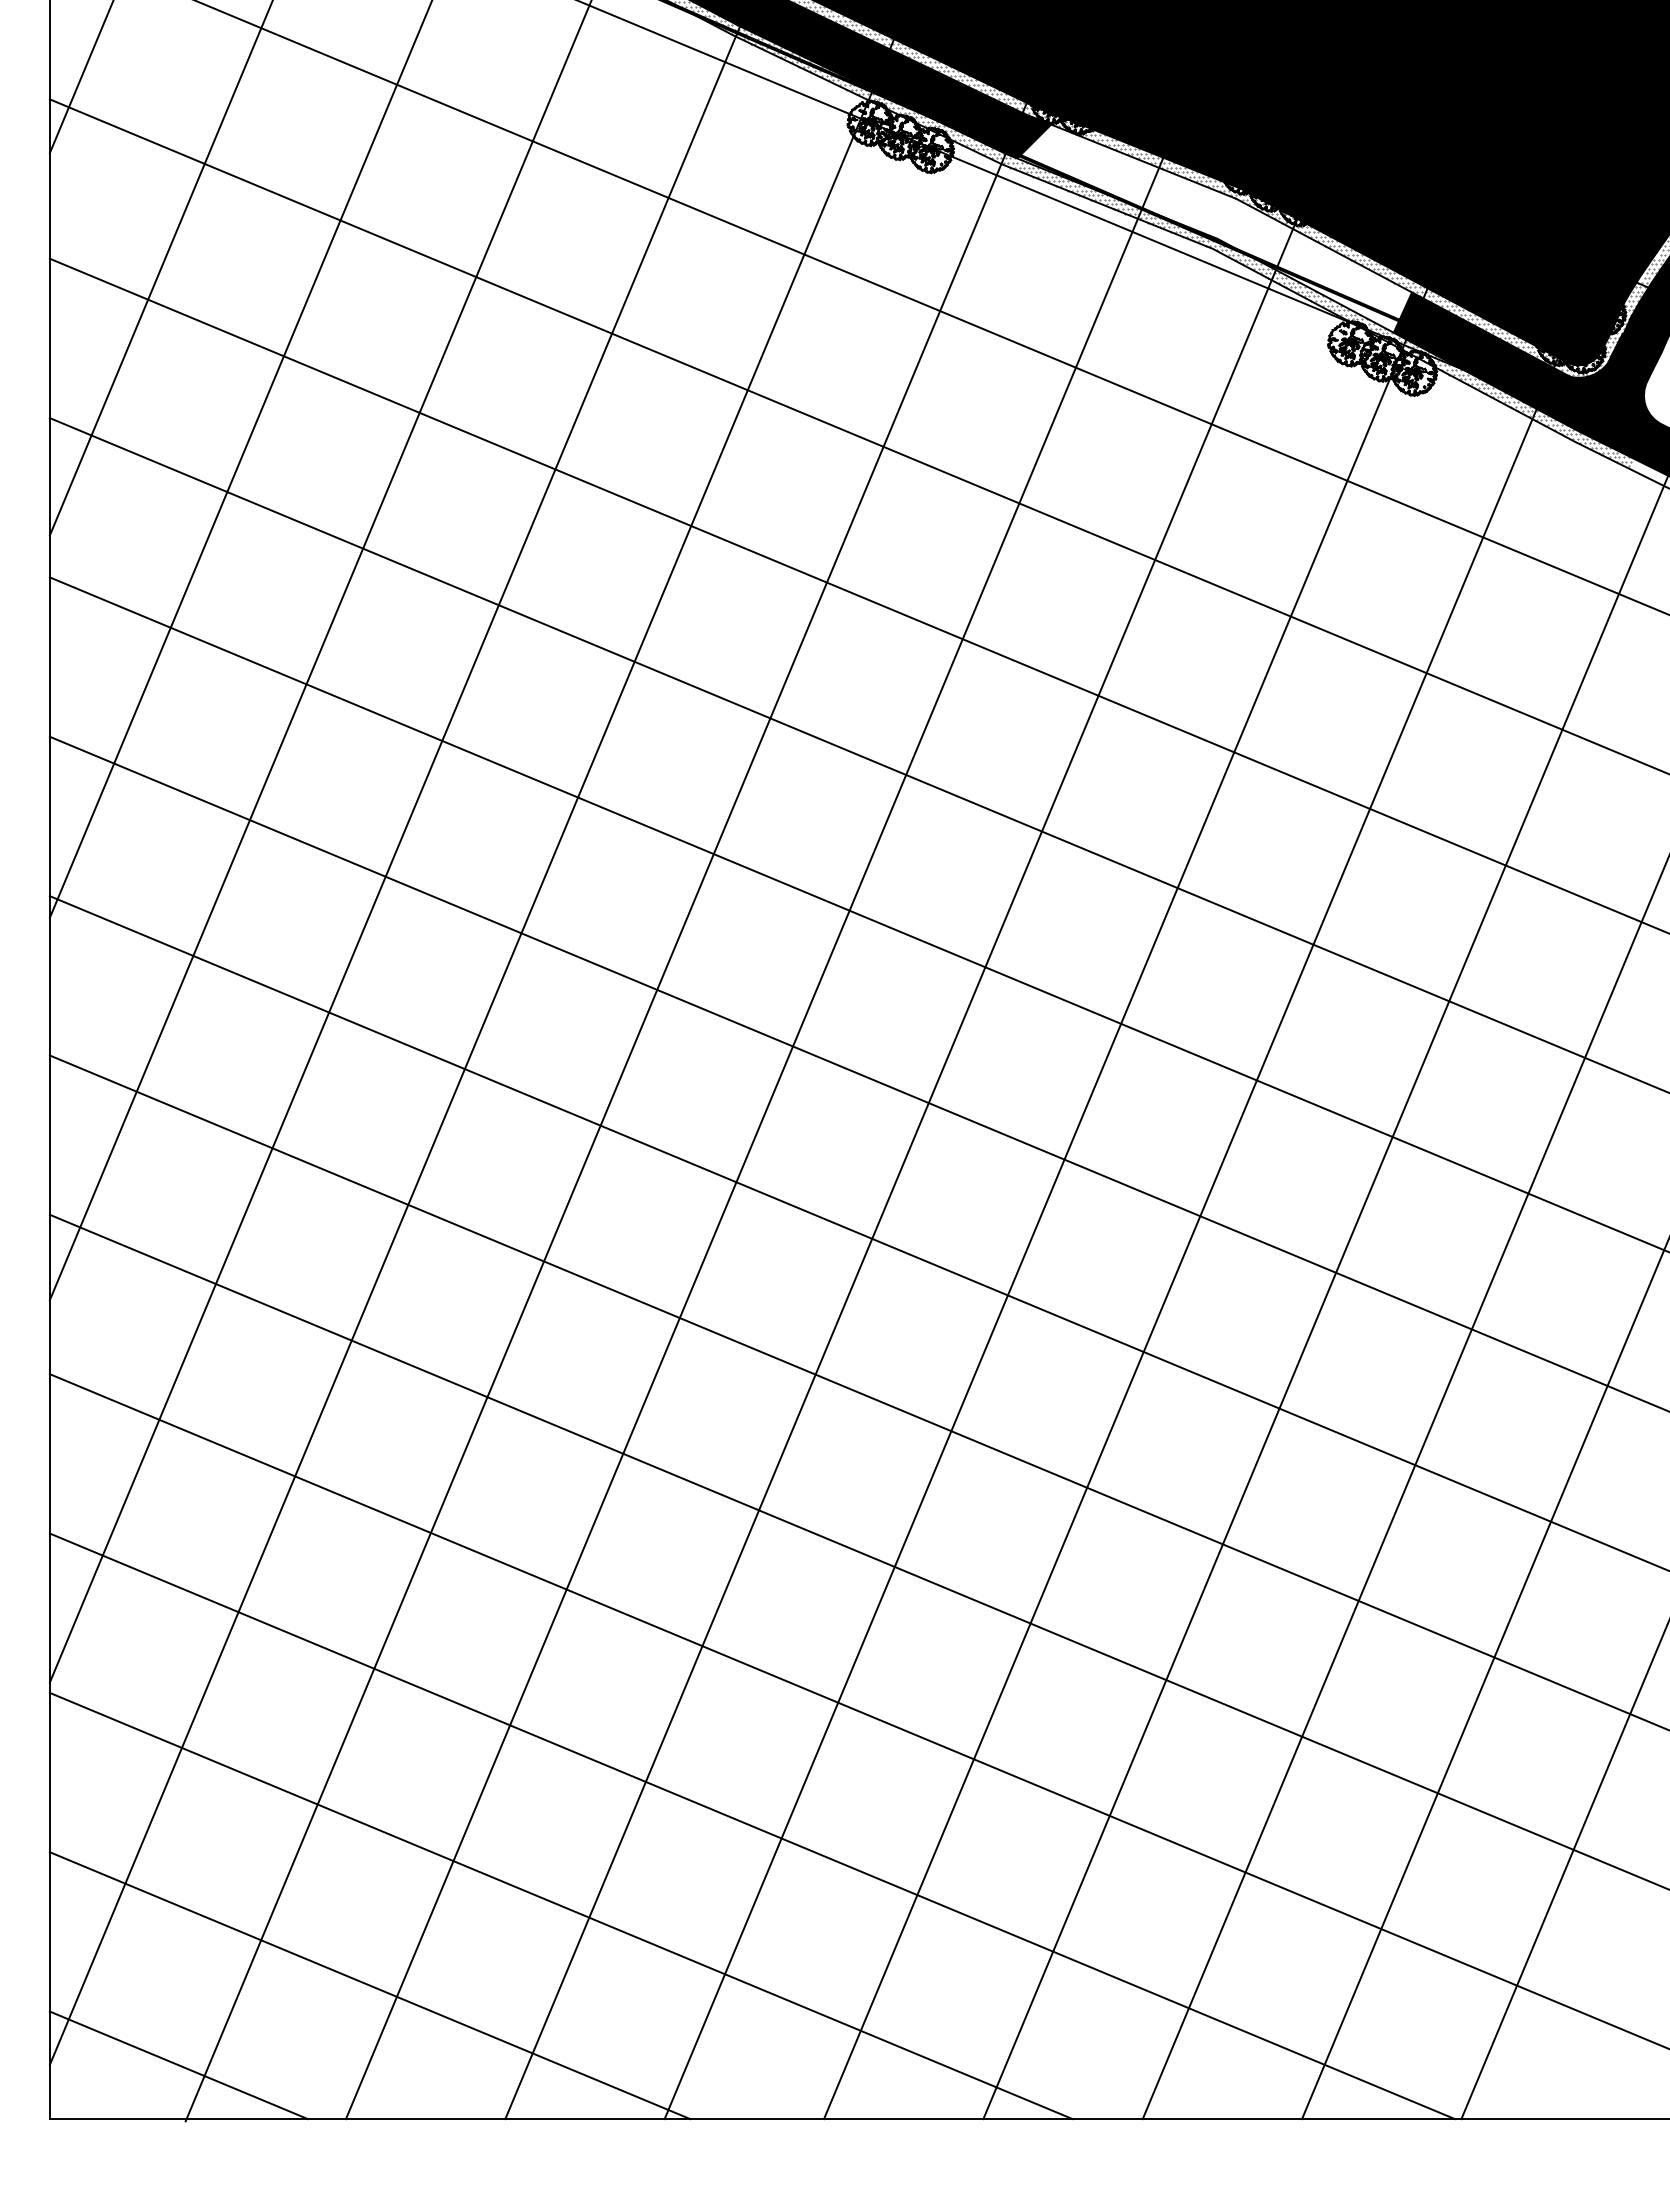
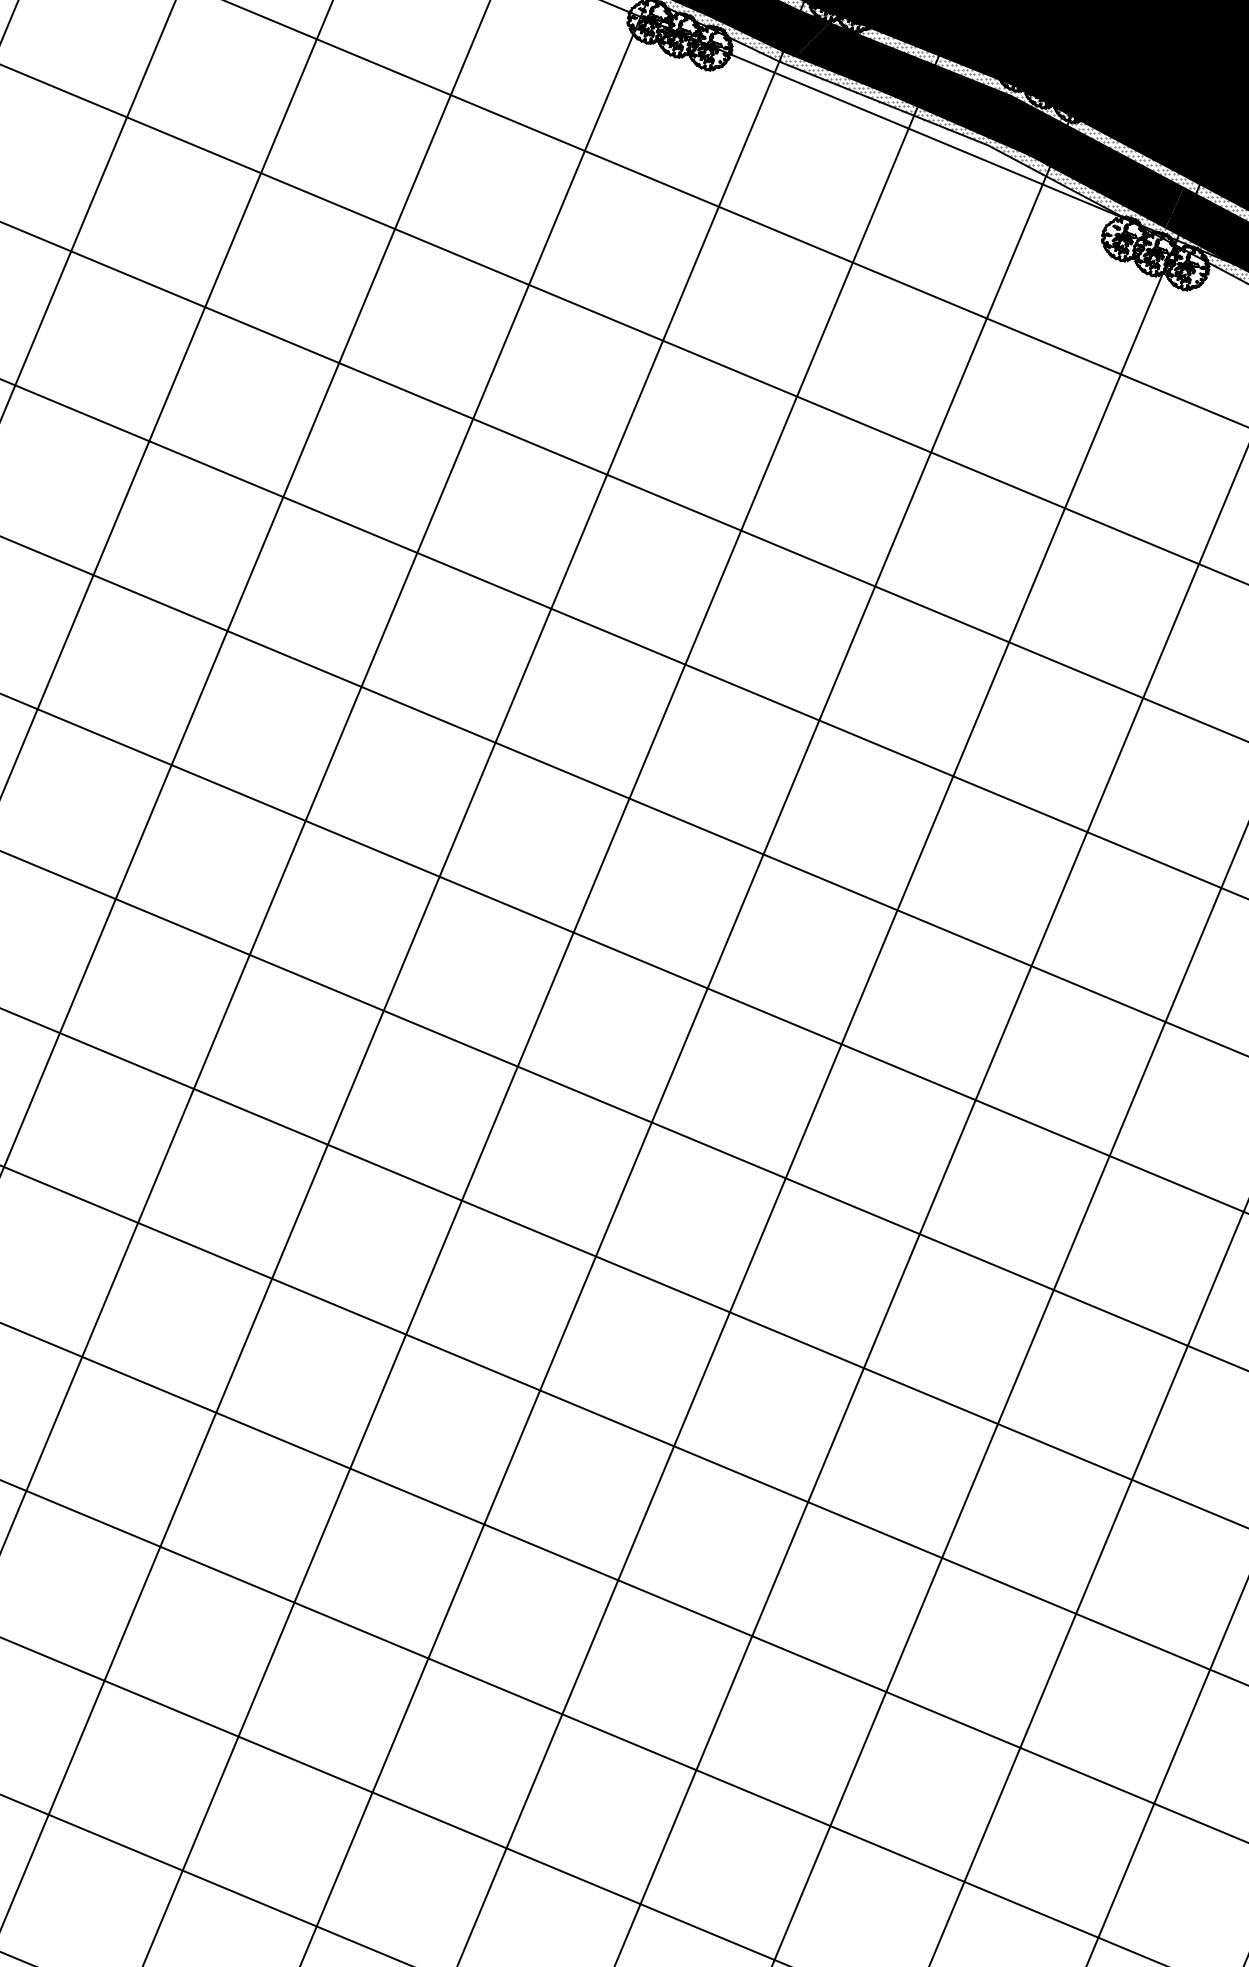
fill: (1214, 228) -> (989, 125), added

